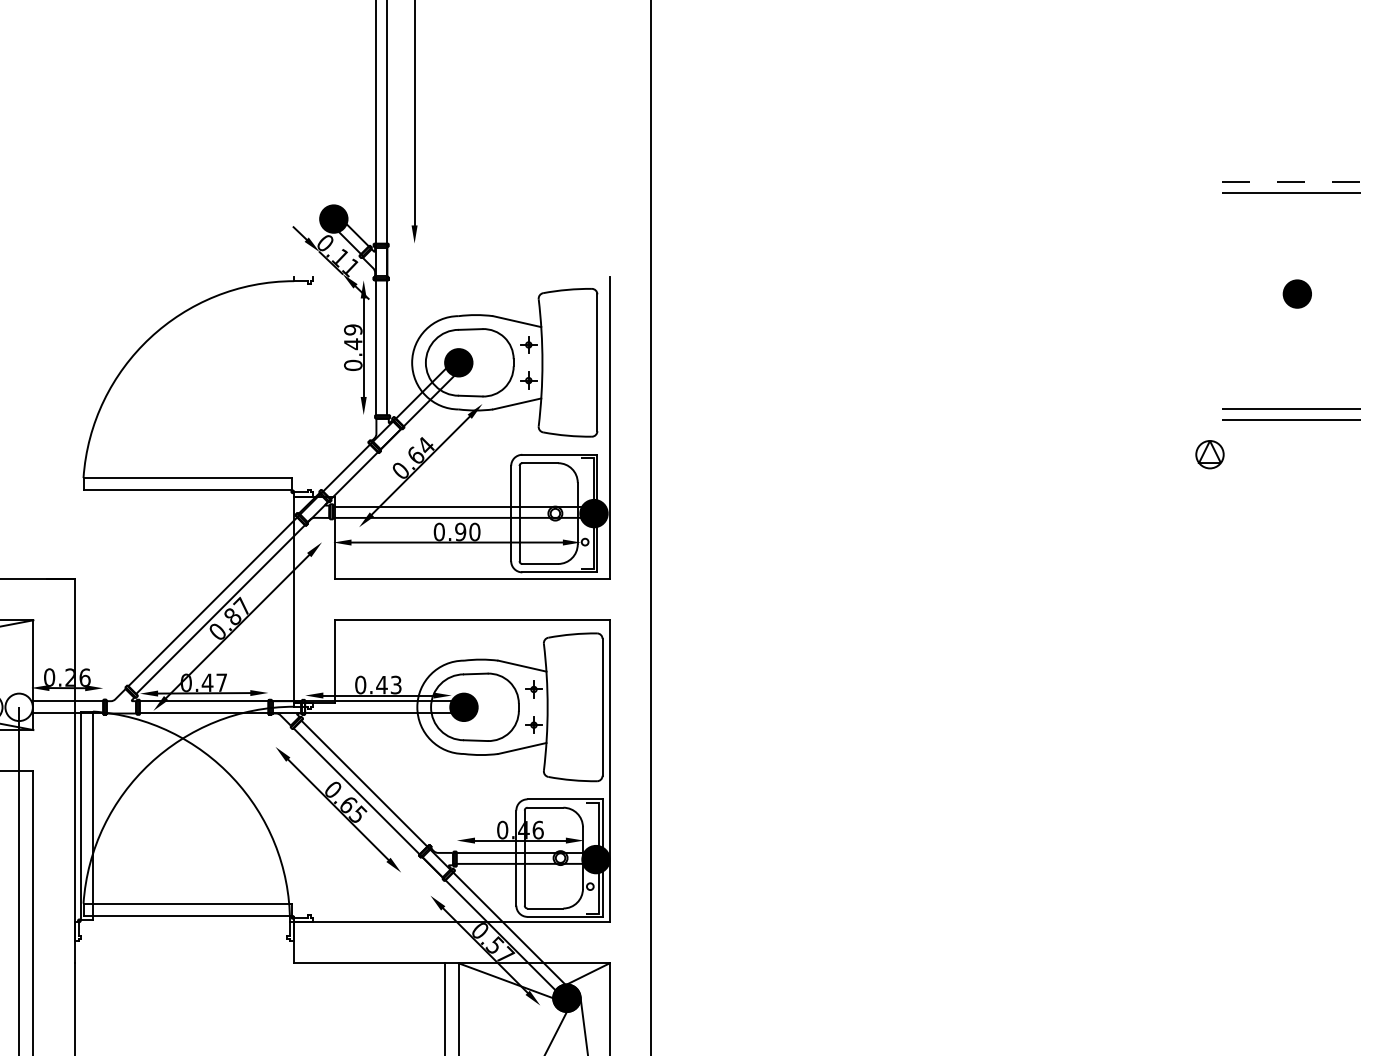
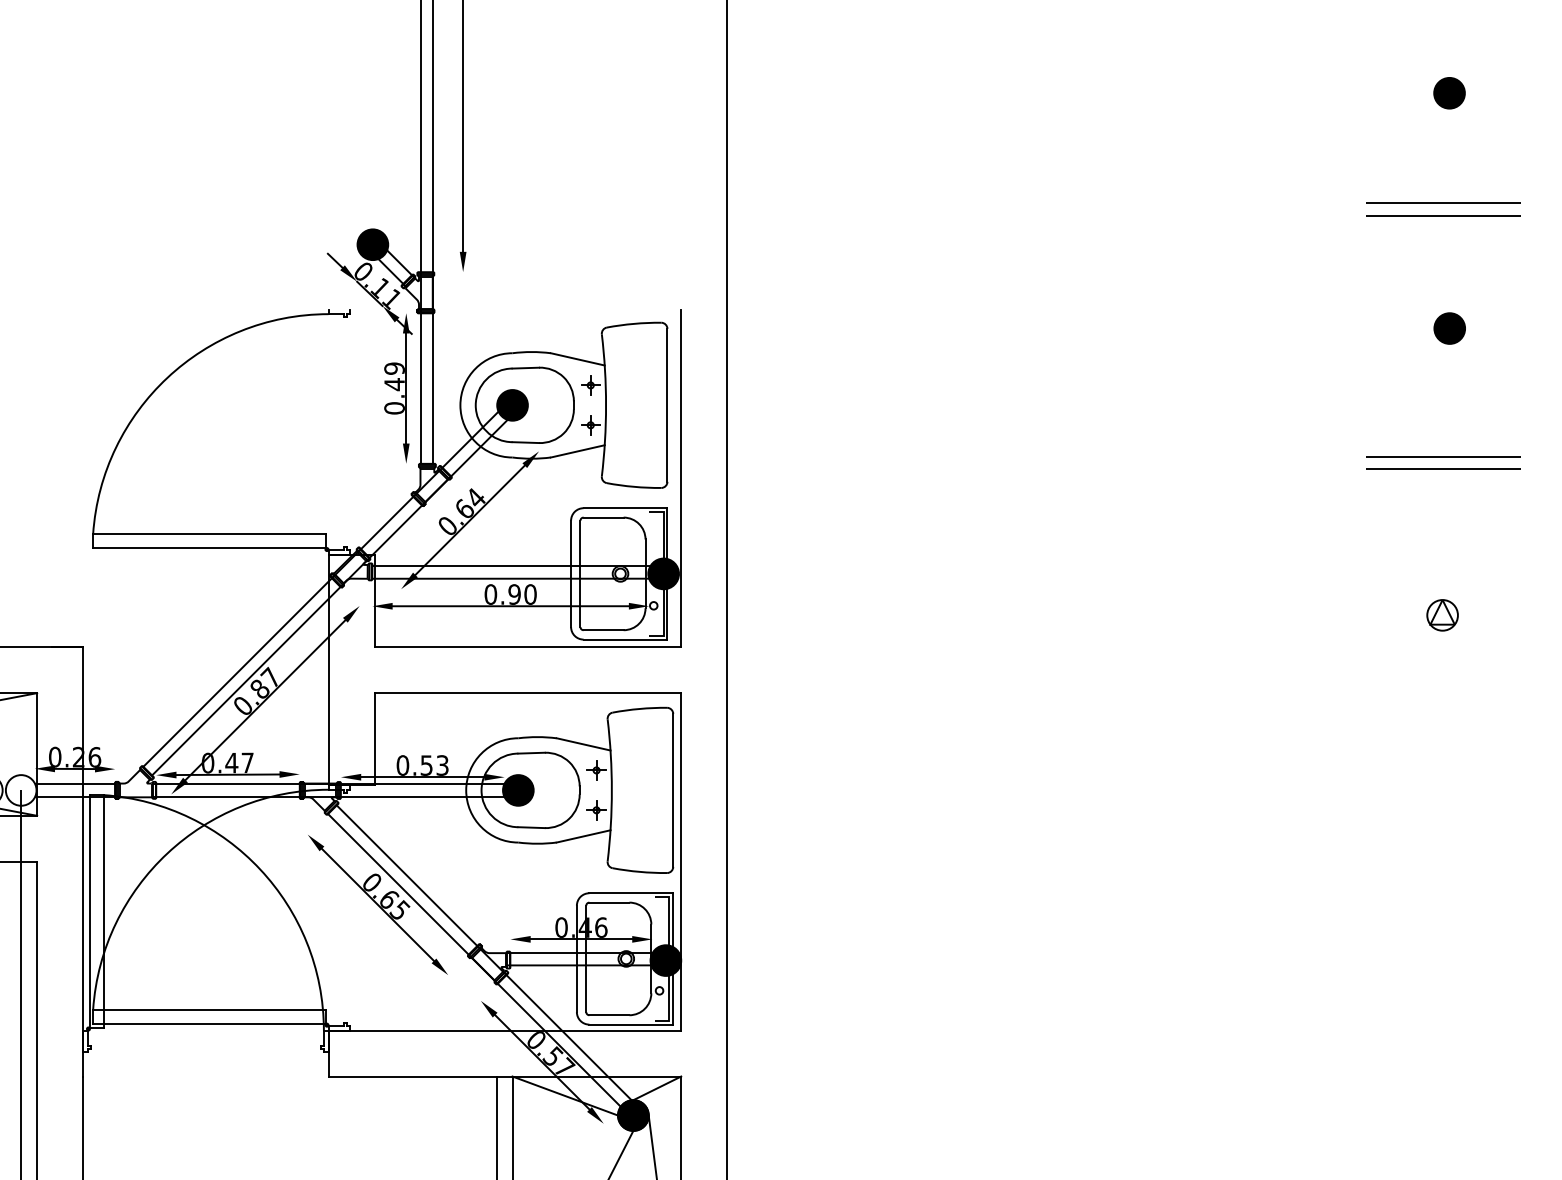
part: (1296, 83) -> (1448, 93), added
line: (1292, 182) -> (1444, 203), dashed -> solid
part: (1209, 454) -> (1442, 615), moved
text: (381, 685) -> (426, 766), 0.43 -> 0.53

